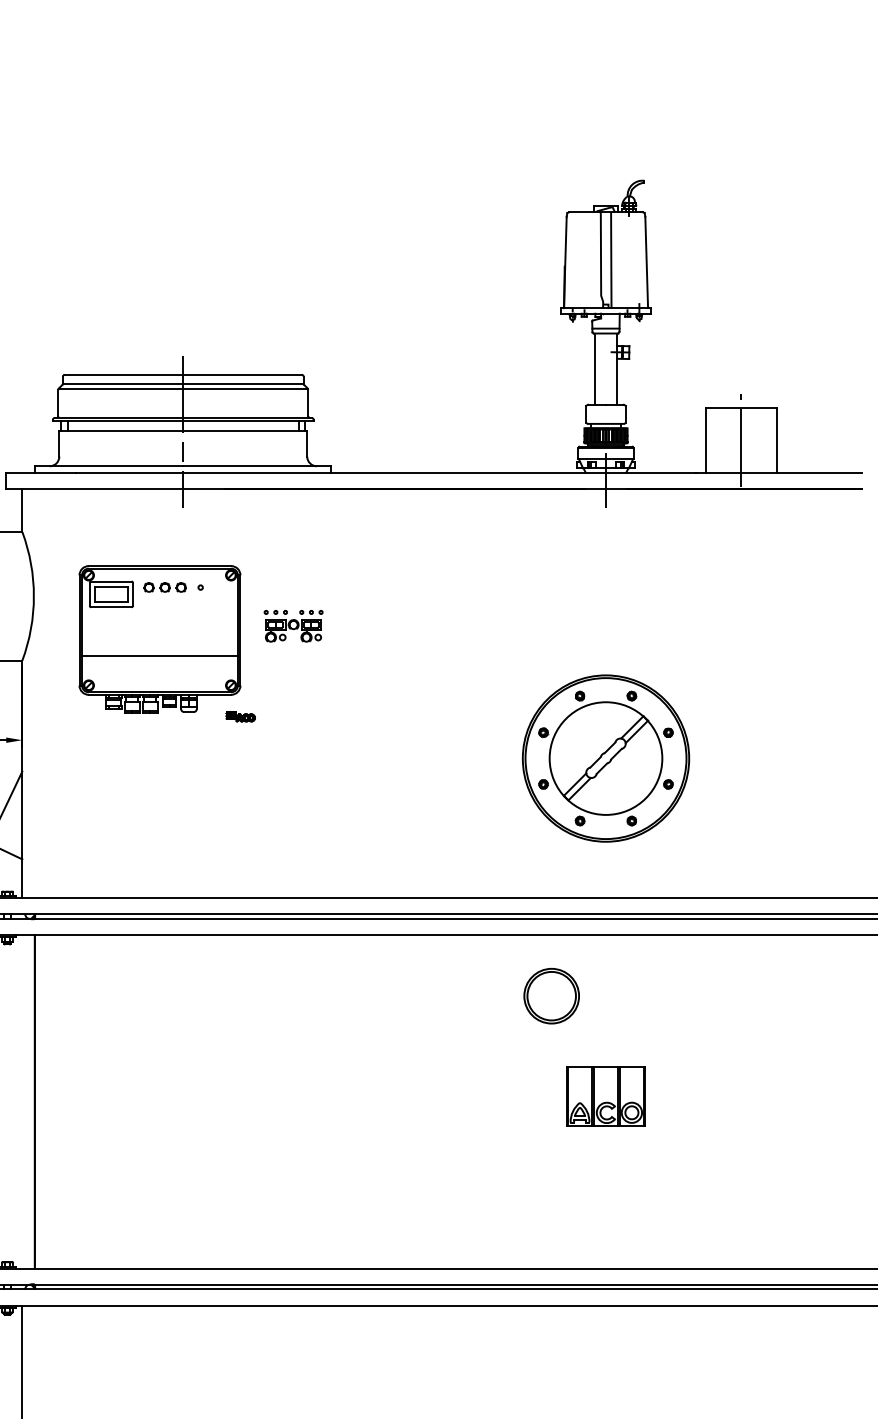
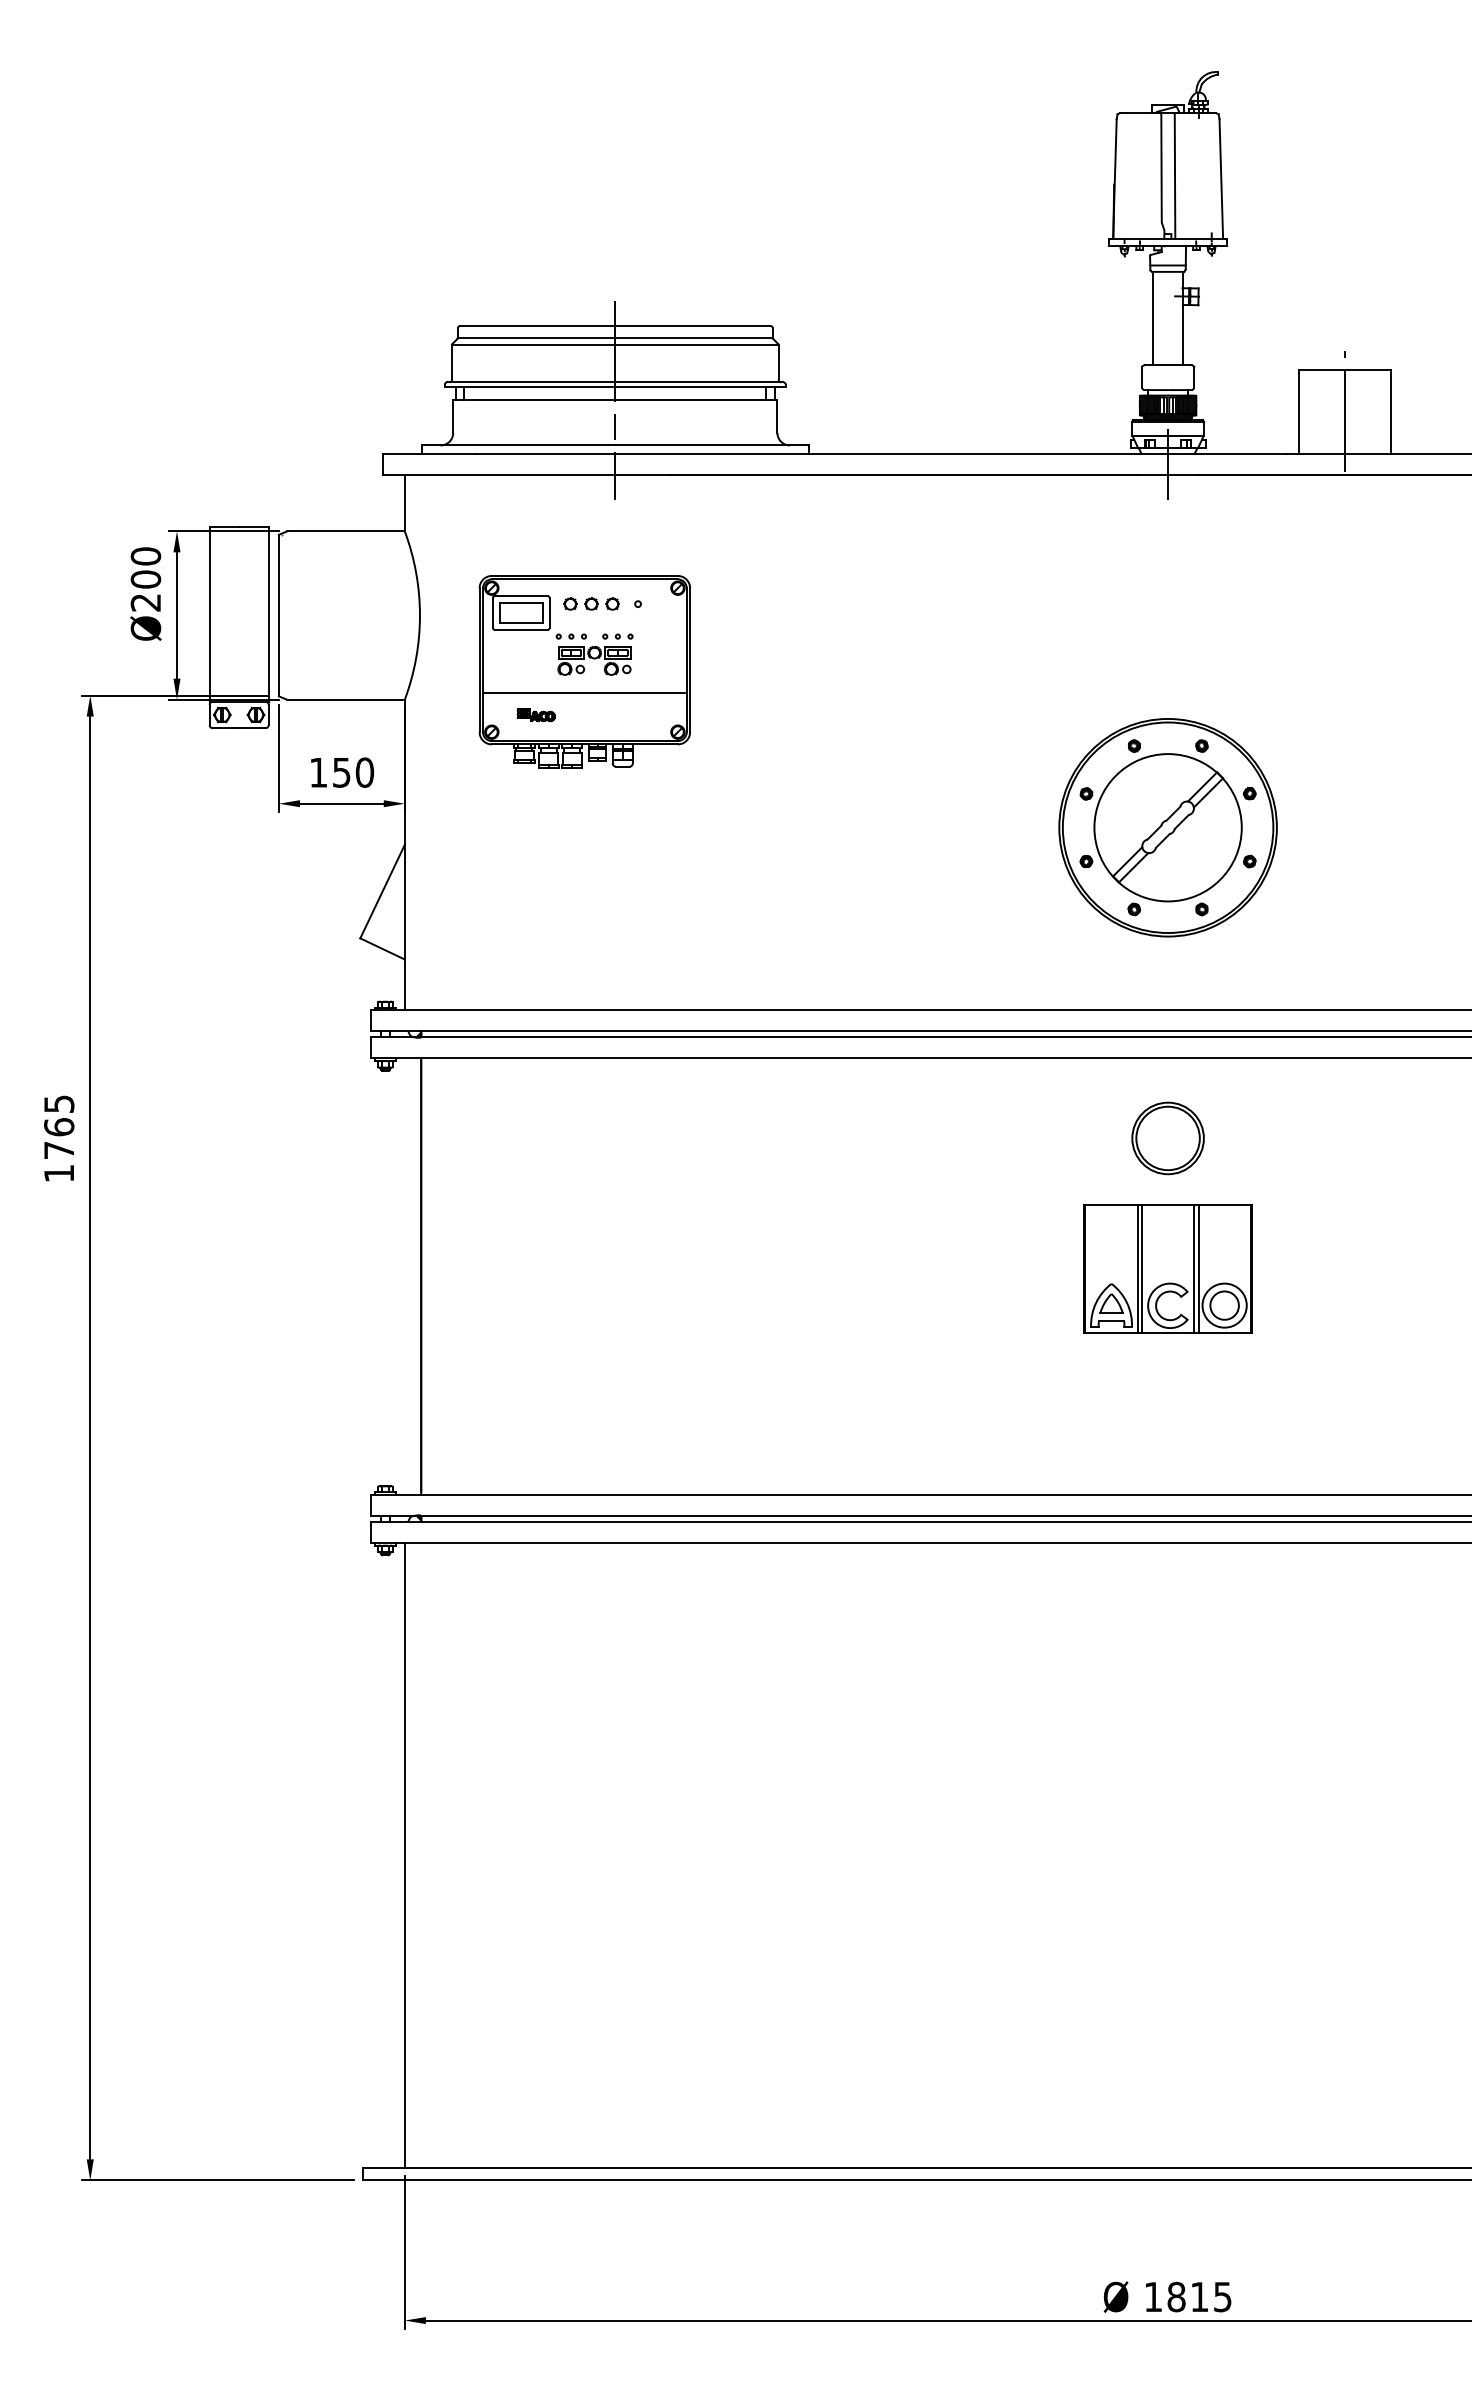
part: (293, 626) -> (594, 654), moved
part: (240, 716) -> (535, 714), moved
part: (551, 996) -> (1167, 1138), moved
part: (605, 1095) -> (1167, 1268), size x1.67

